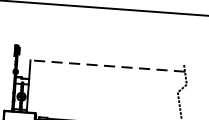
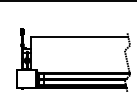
line: (107, 66) -> (79, 37), dashed -> solid

